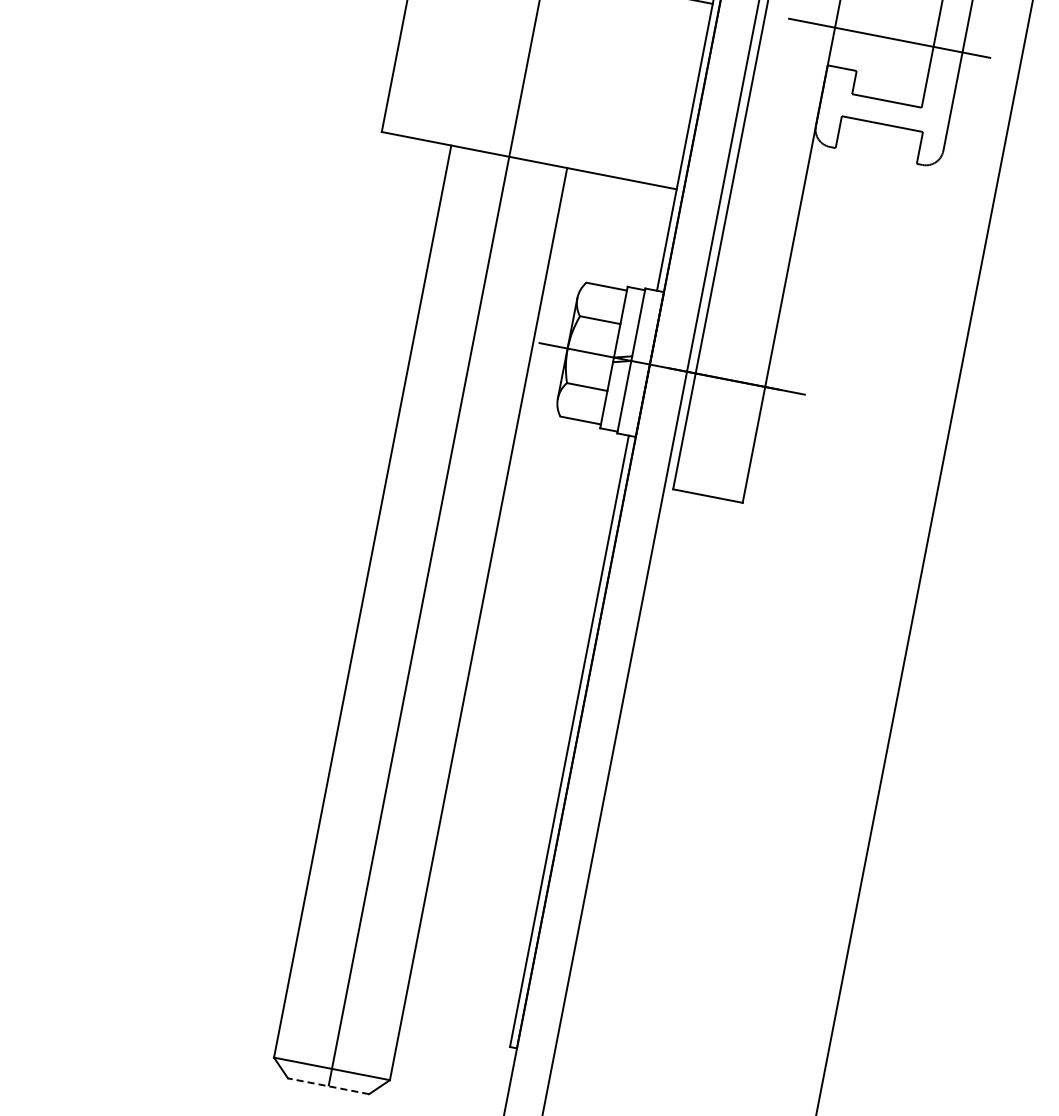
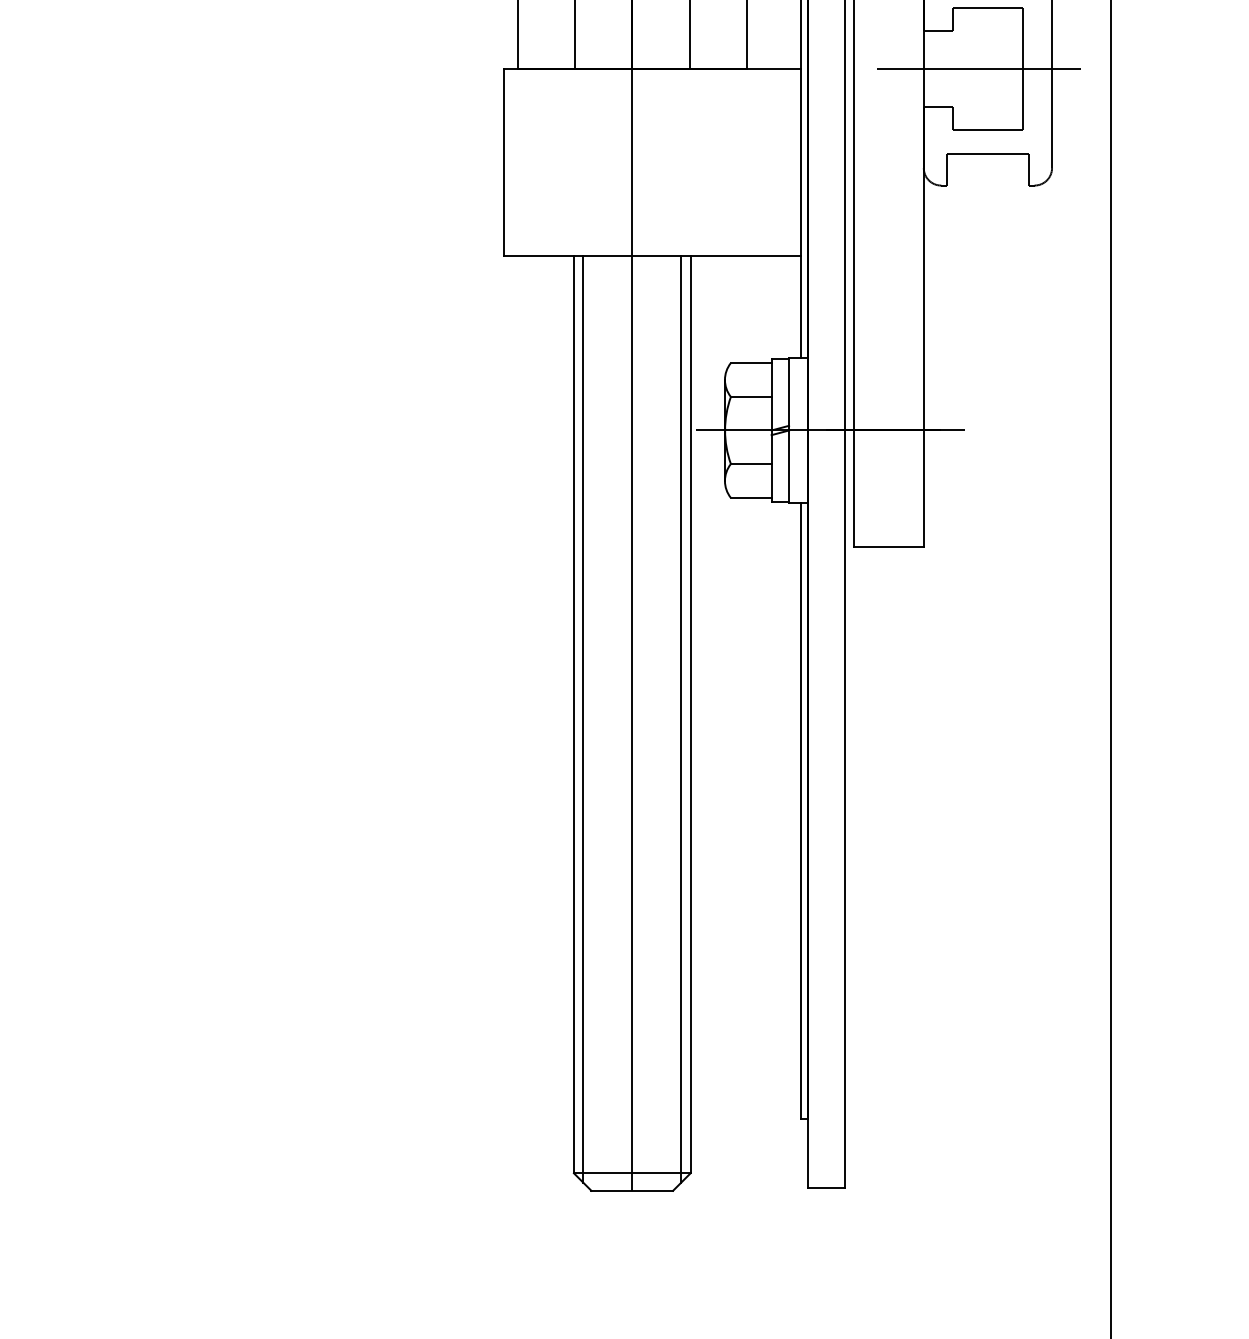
line: (371, 607) -> (583, 718), added
line: (468, 626) -> (681, 718), added
line: (328, 1086) -> (632, 1190), dashed -> solid

